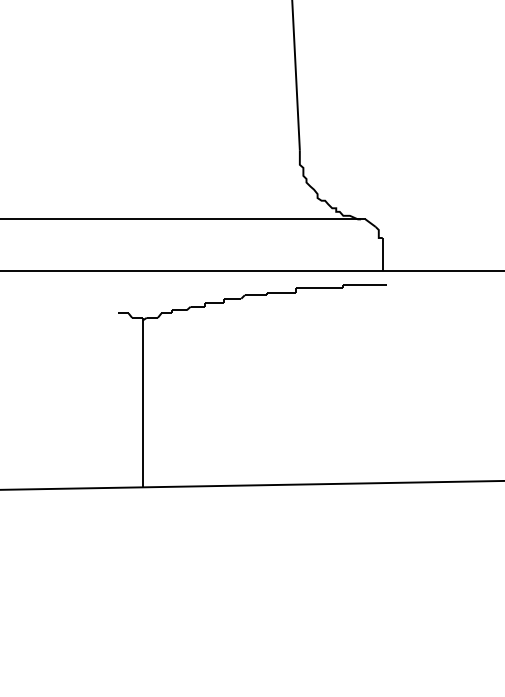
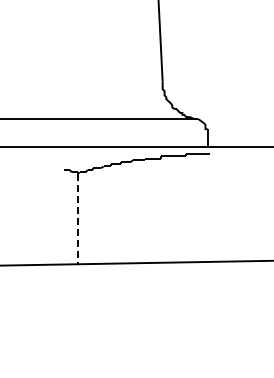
line: (142, 404) -> (77, 219), solid -> dashed

